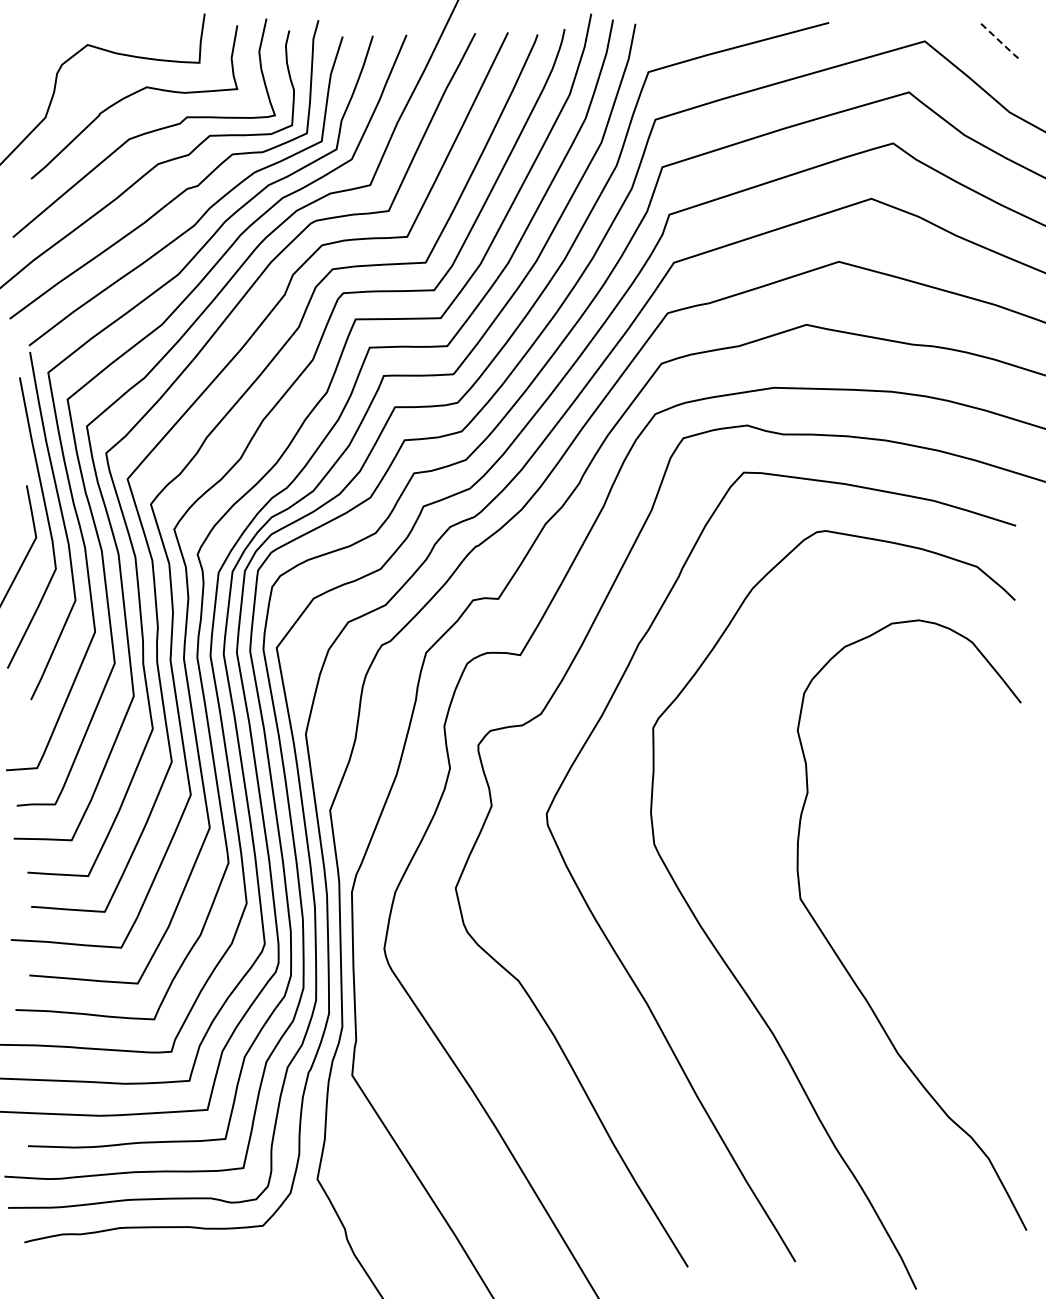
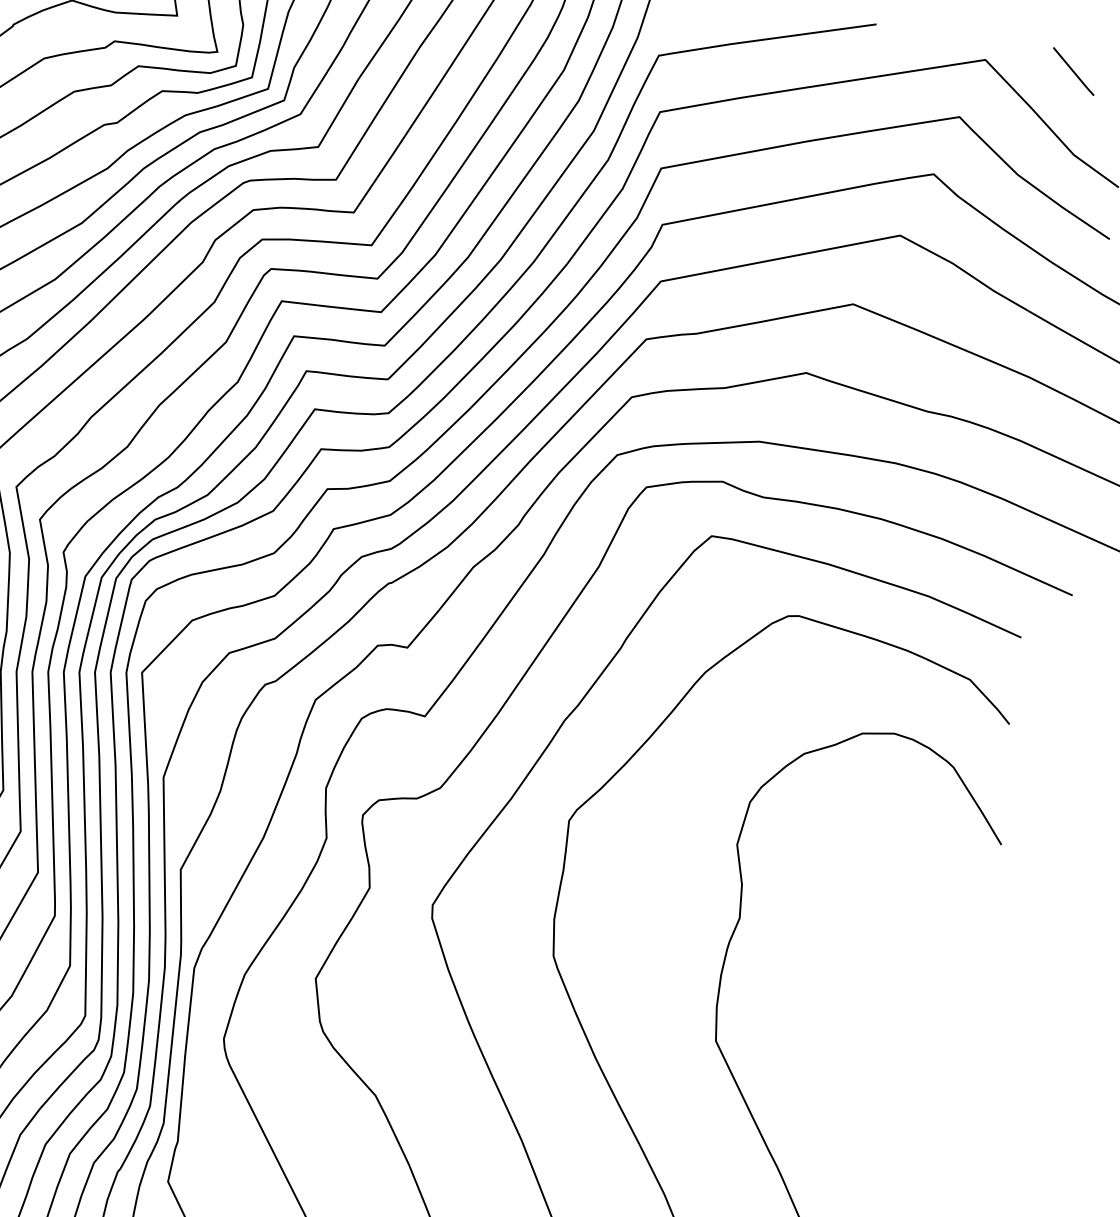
line: (1001, 42) -> (1074, 72), dashed -> solid

